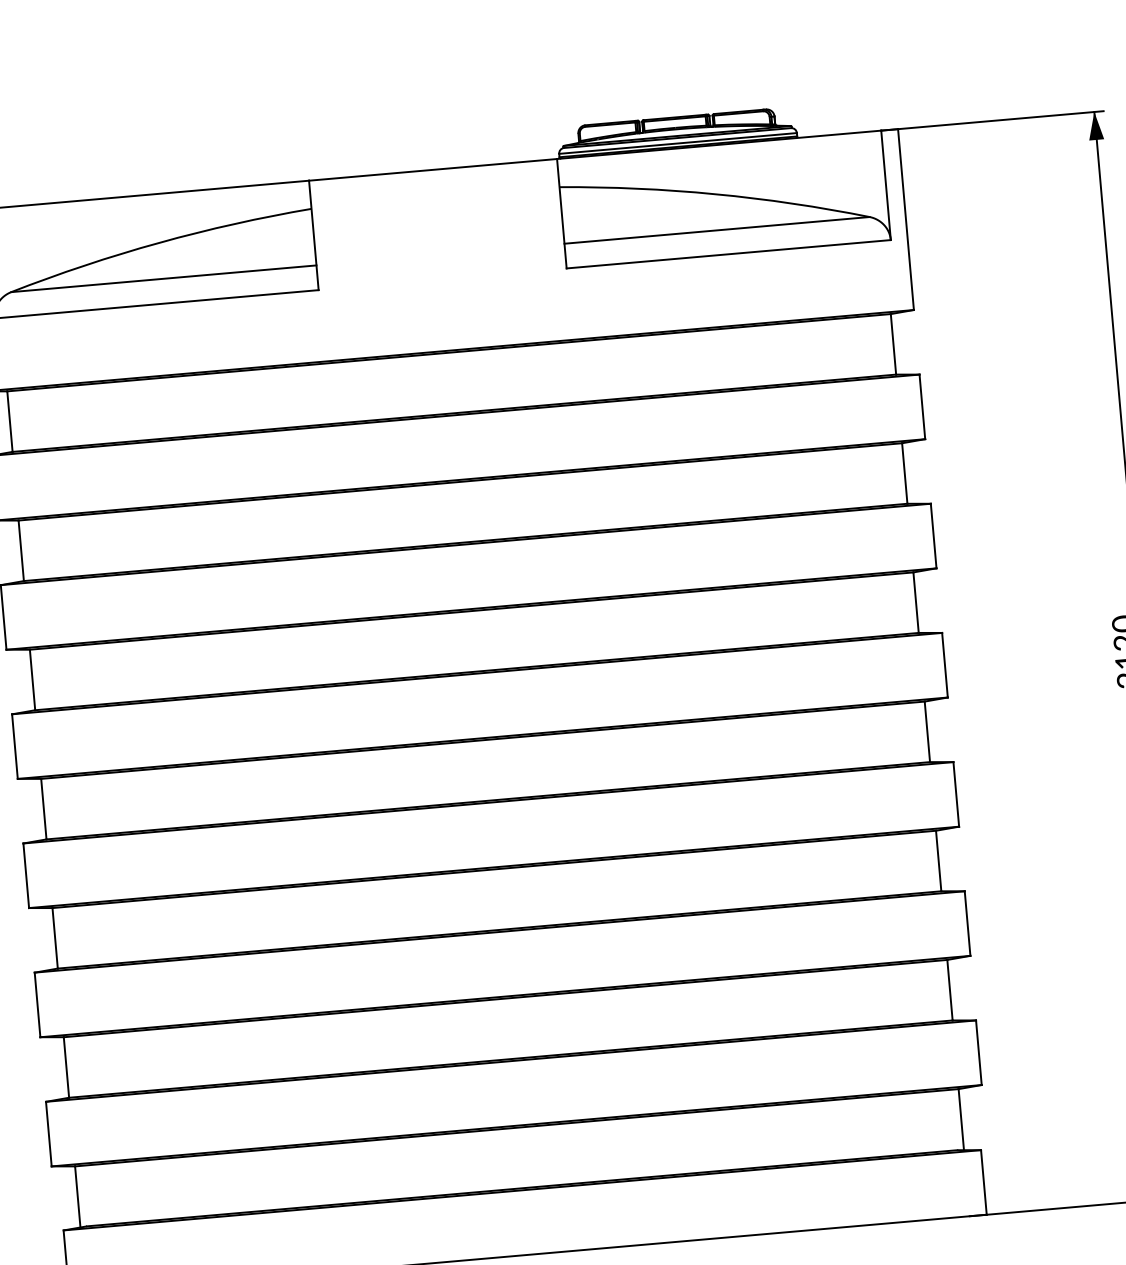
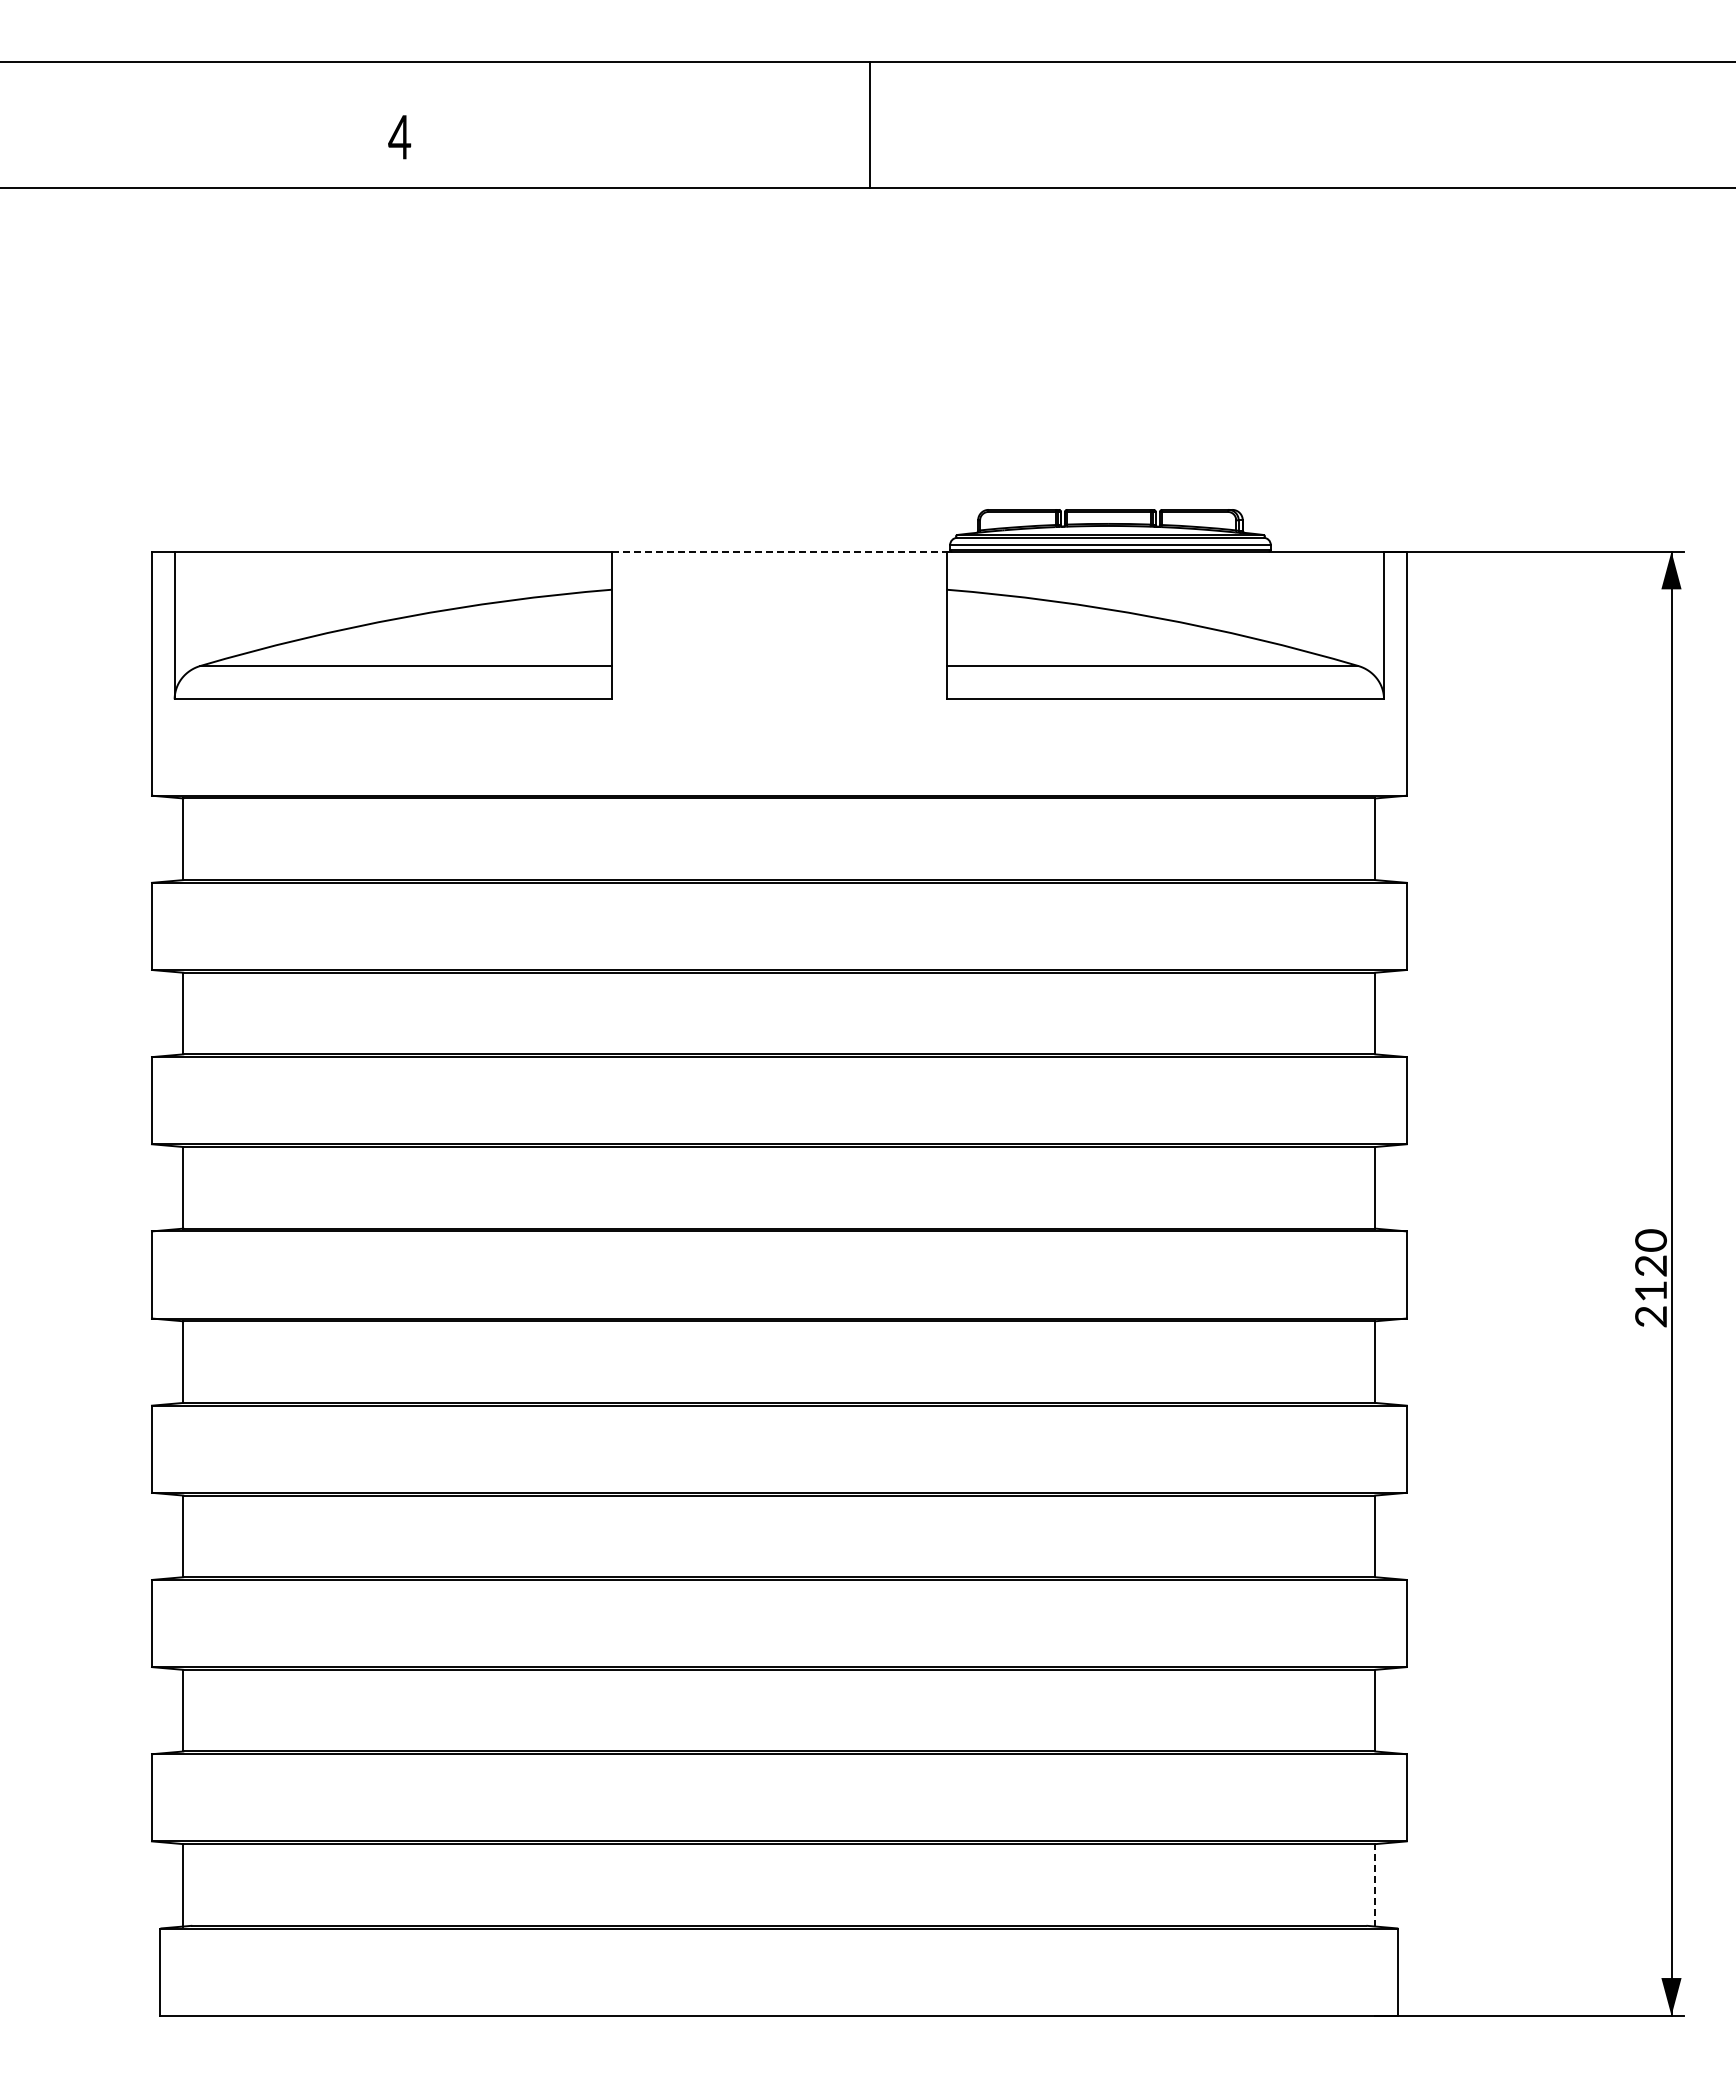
line: (433, 169) -> (779, 551), solid -> dashed
line: (961, 1119) -> (1375, 1884), solid -> dashed

